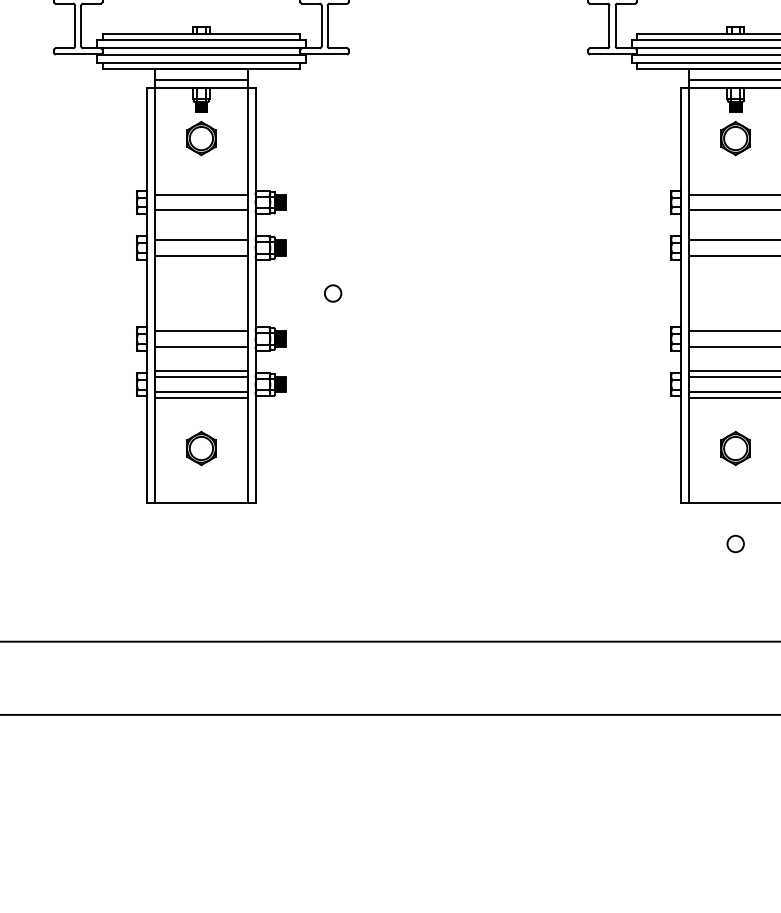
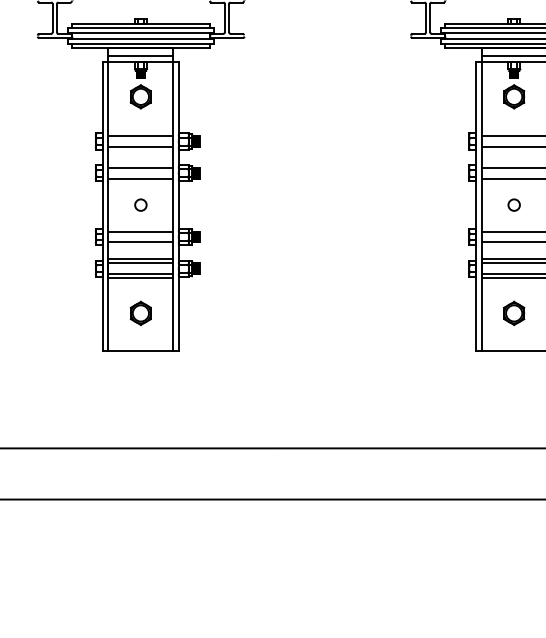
circle: (332, 292) -> (140, 204), moved
circle: (734, 543) -> (513, 204), moved

